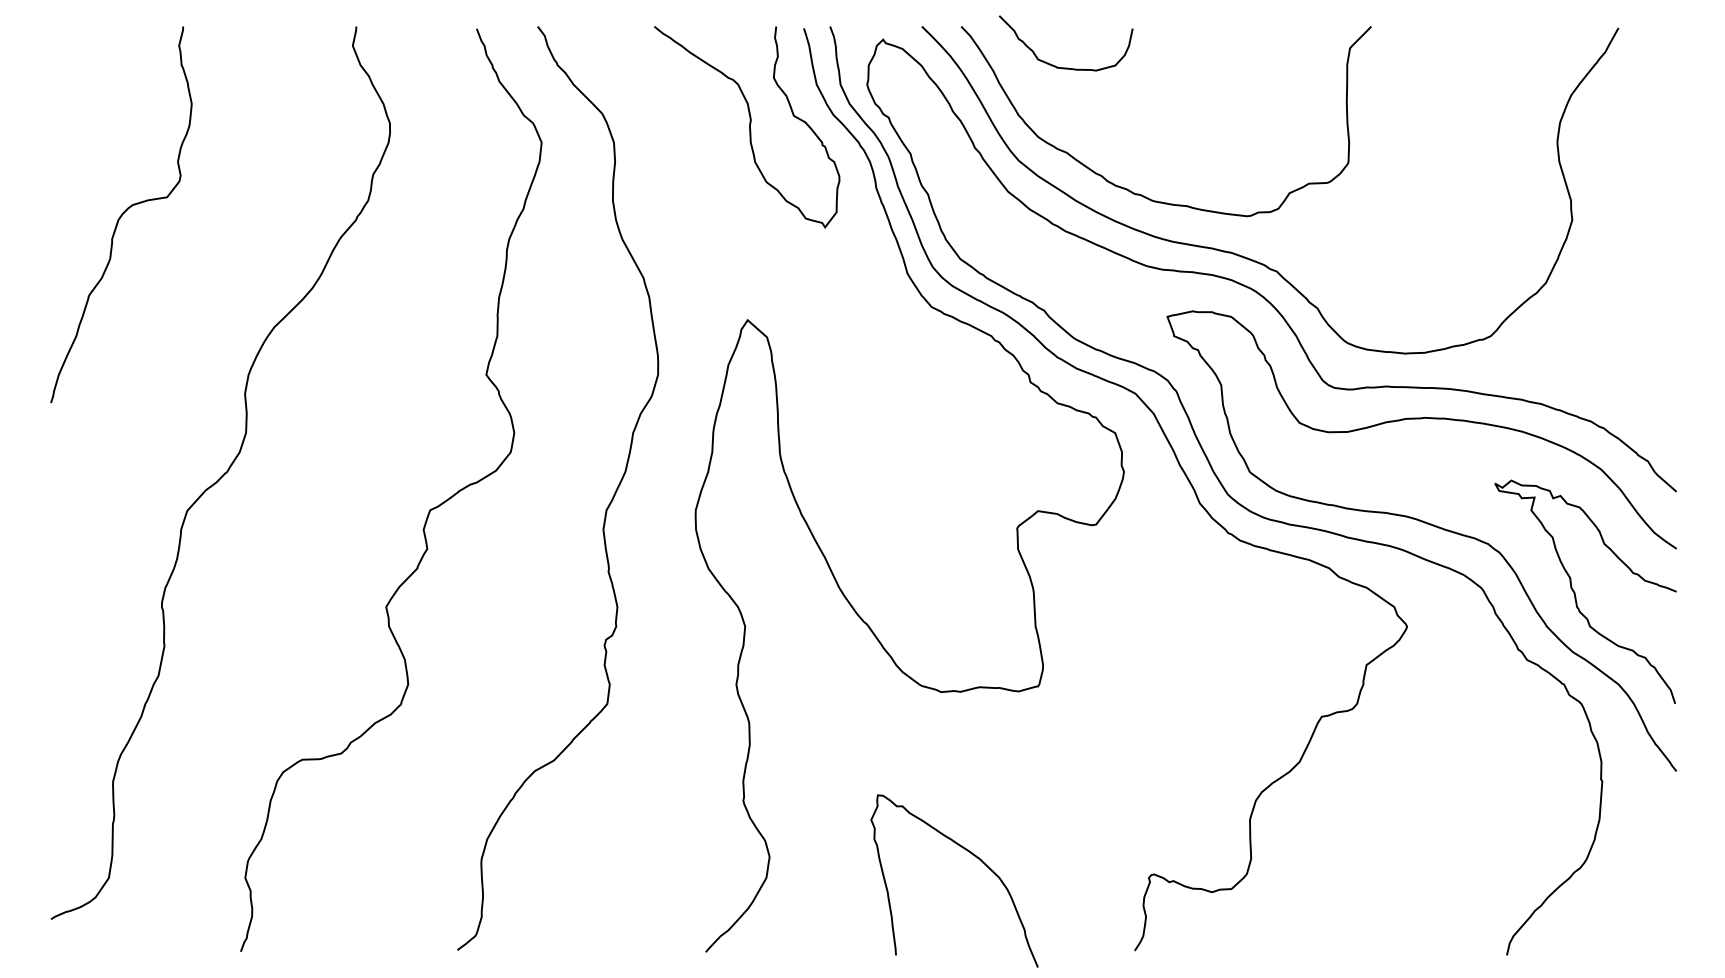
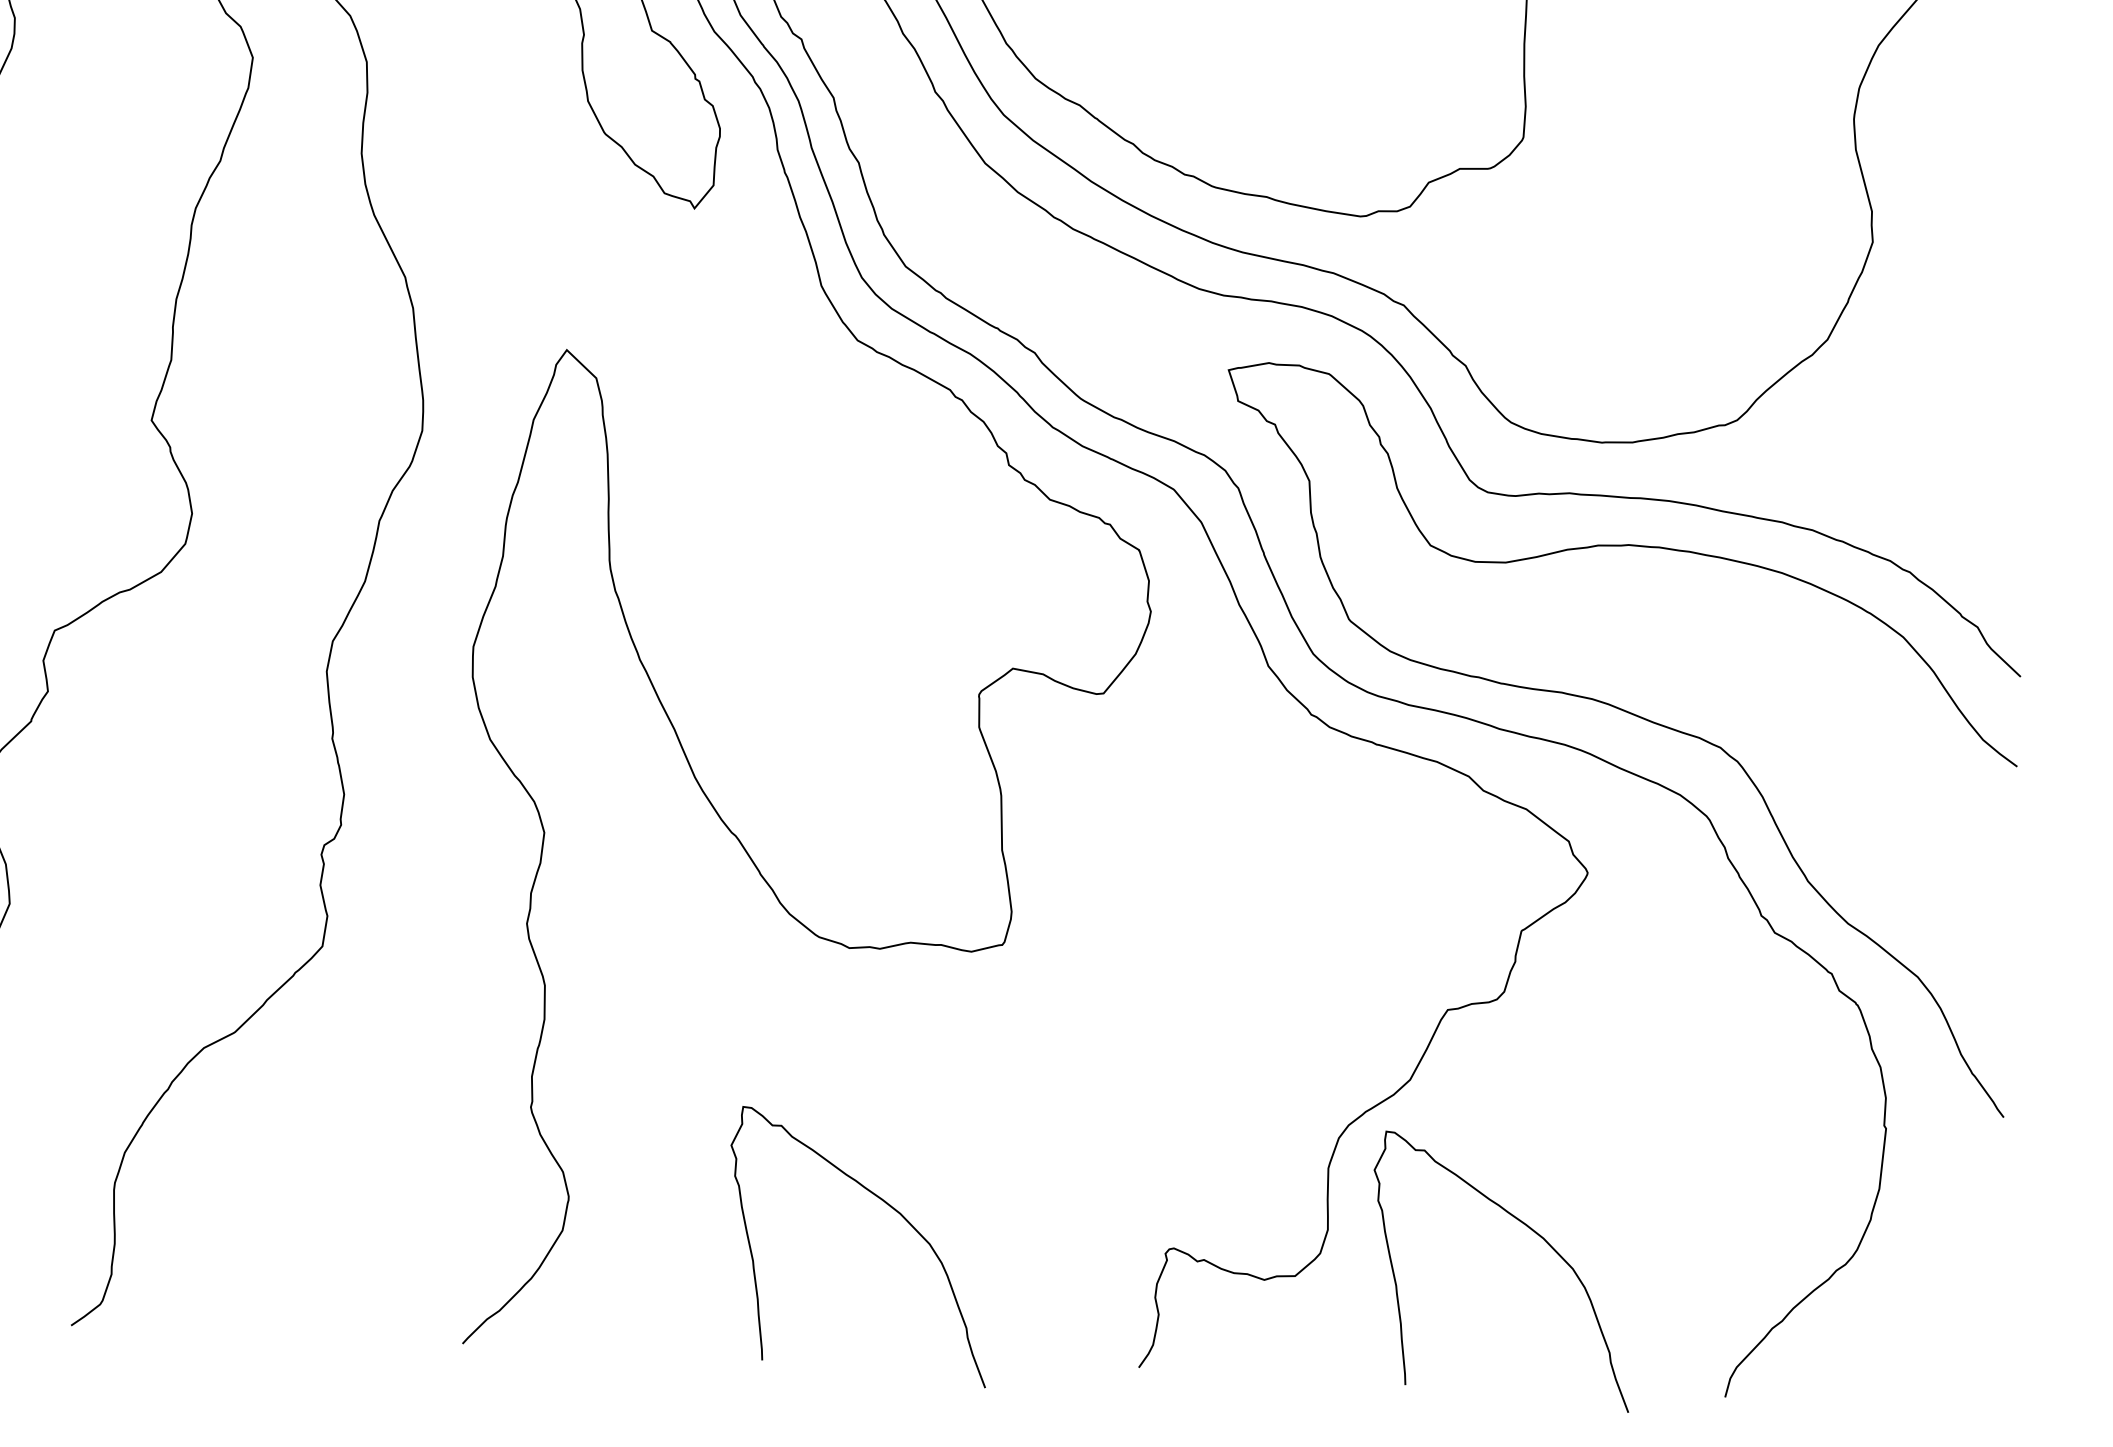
curve: (1575, 592) -> (1855, 829), removed
curve: (1379, 854) -> (1530, 1230), added

